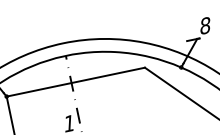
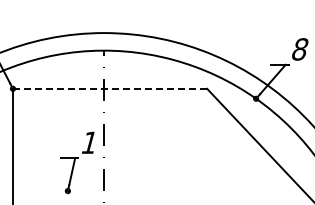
line: (76, 81) -> (110, 88), solid -> dashed

